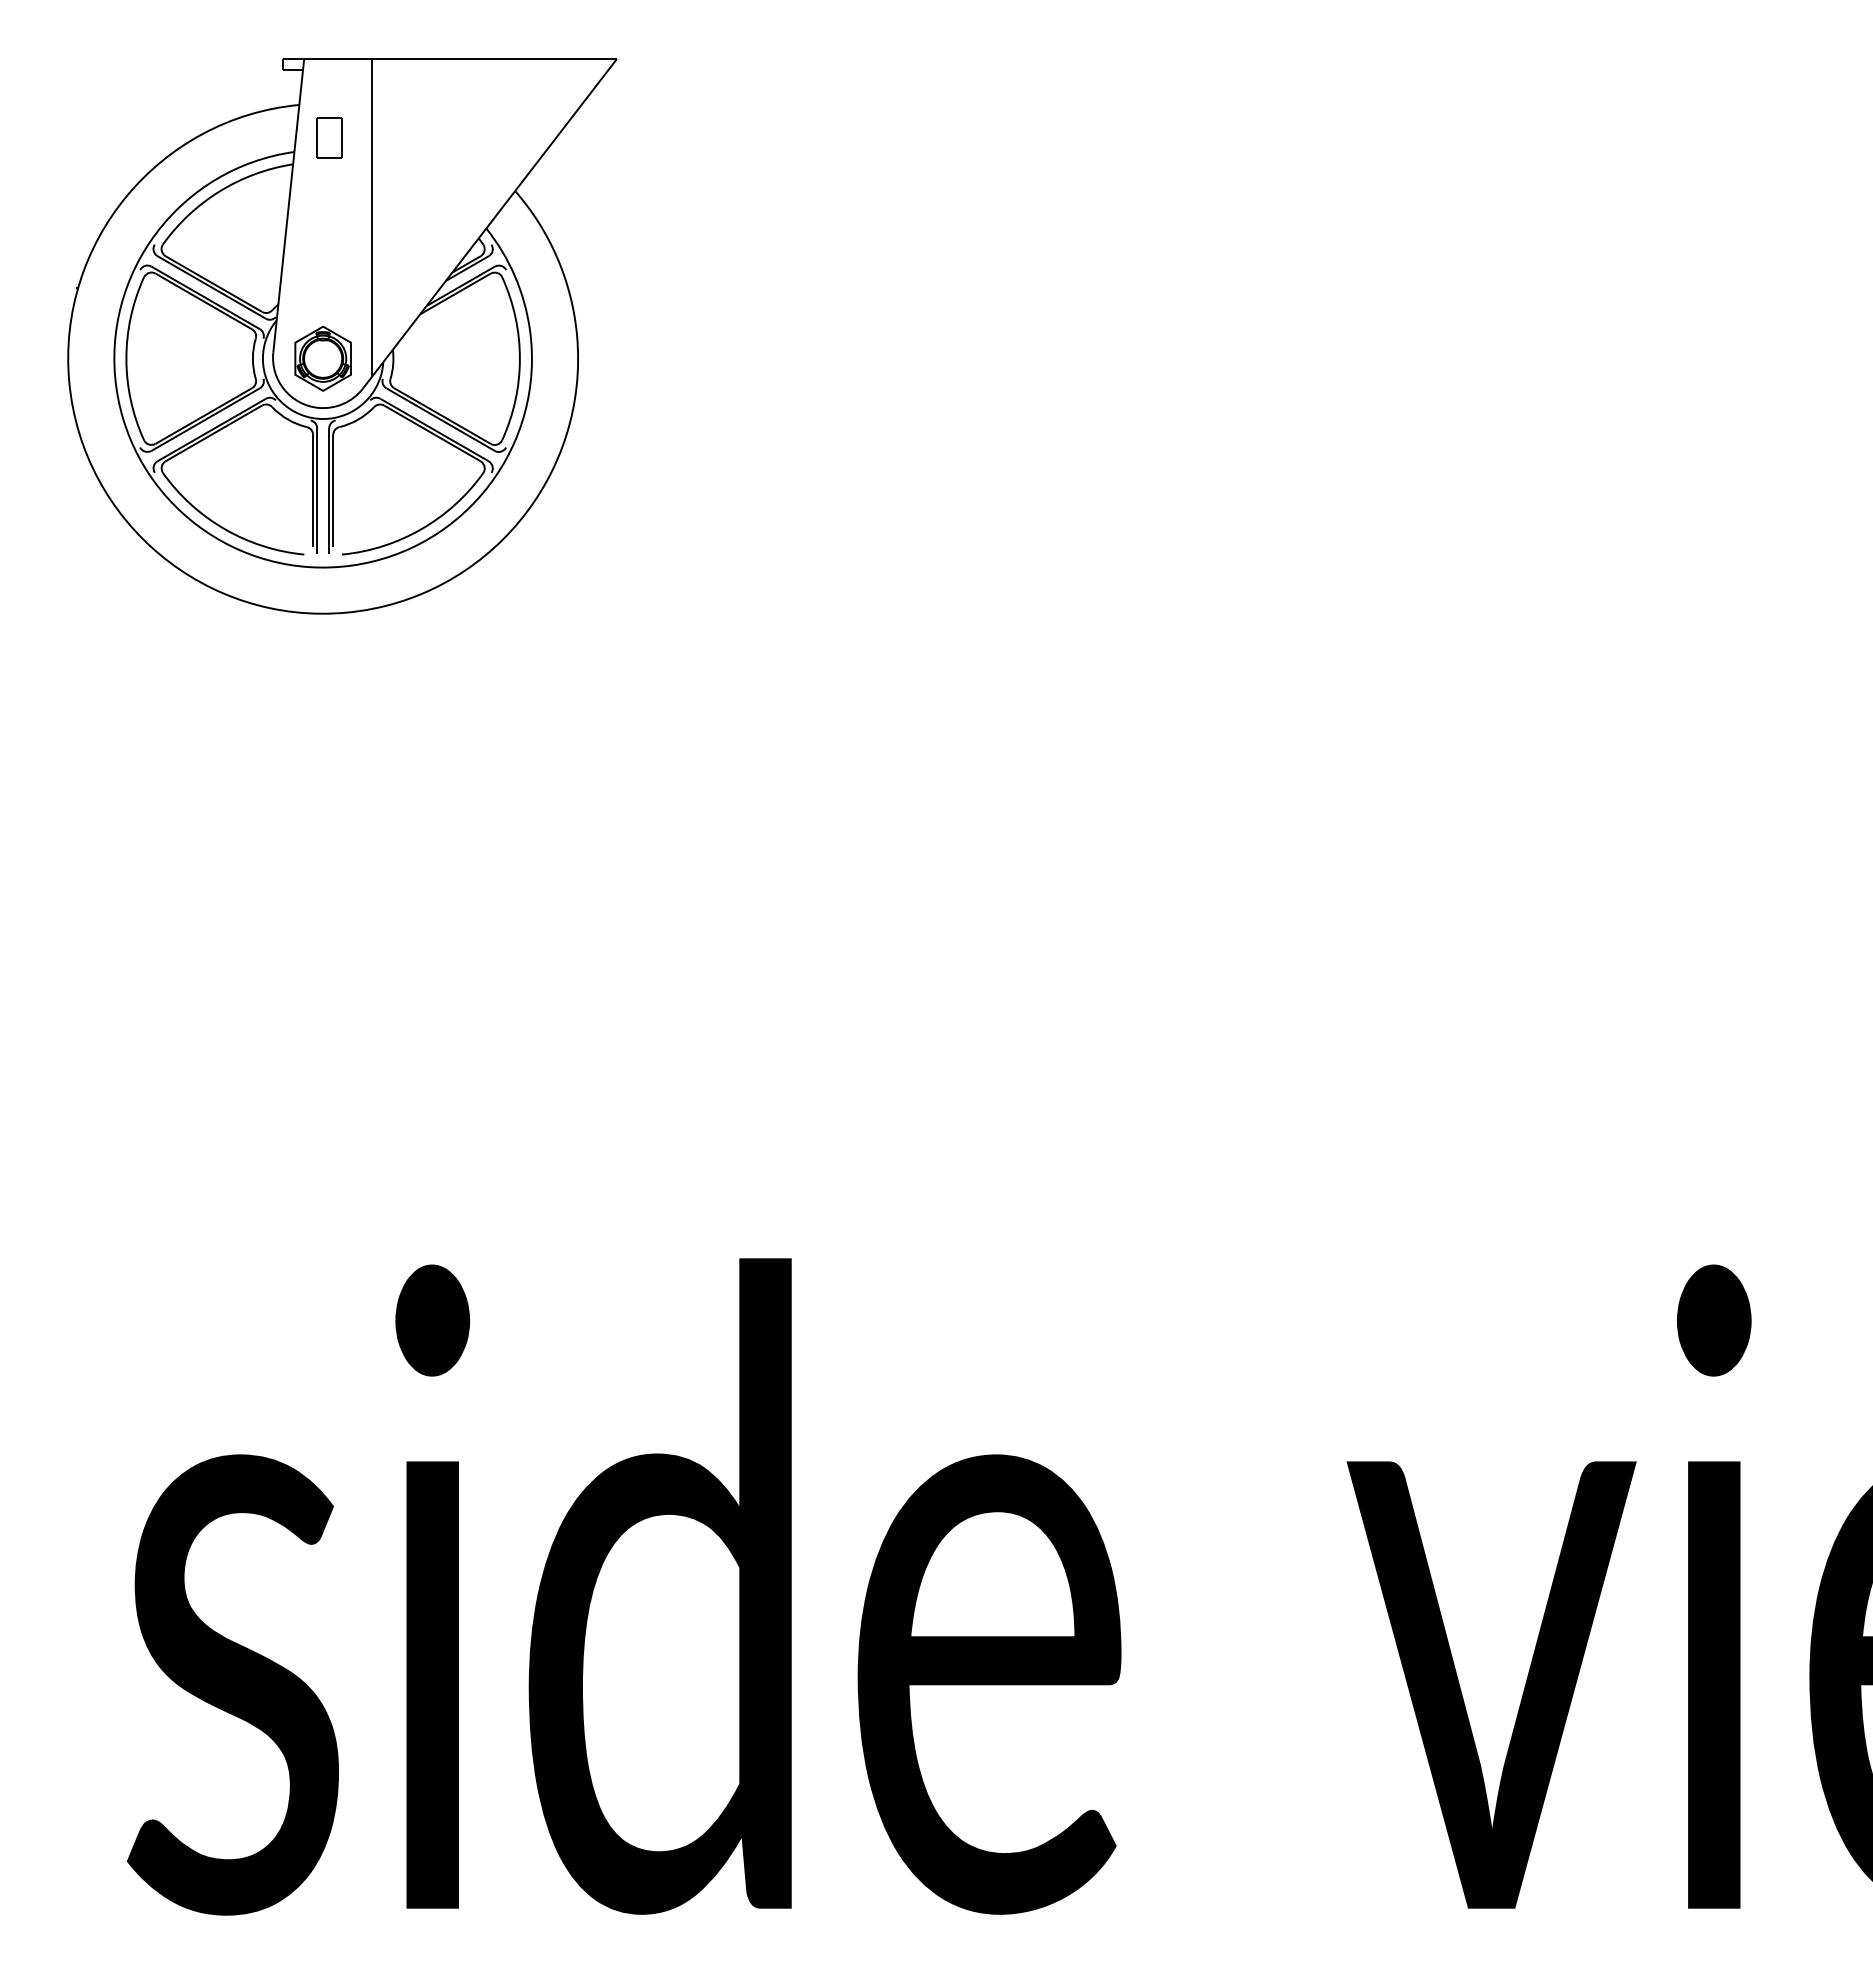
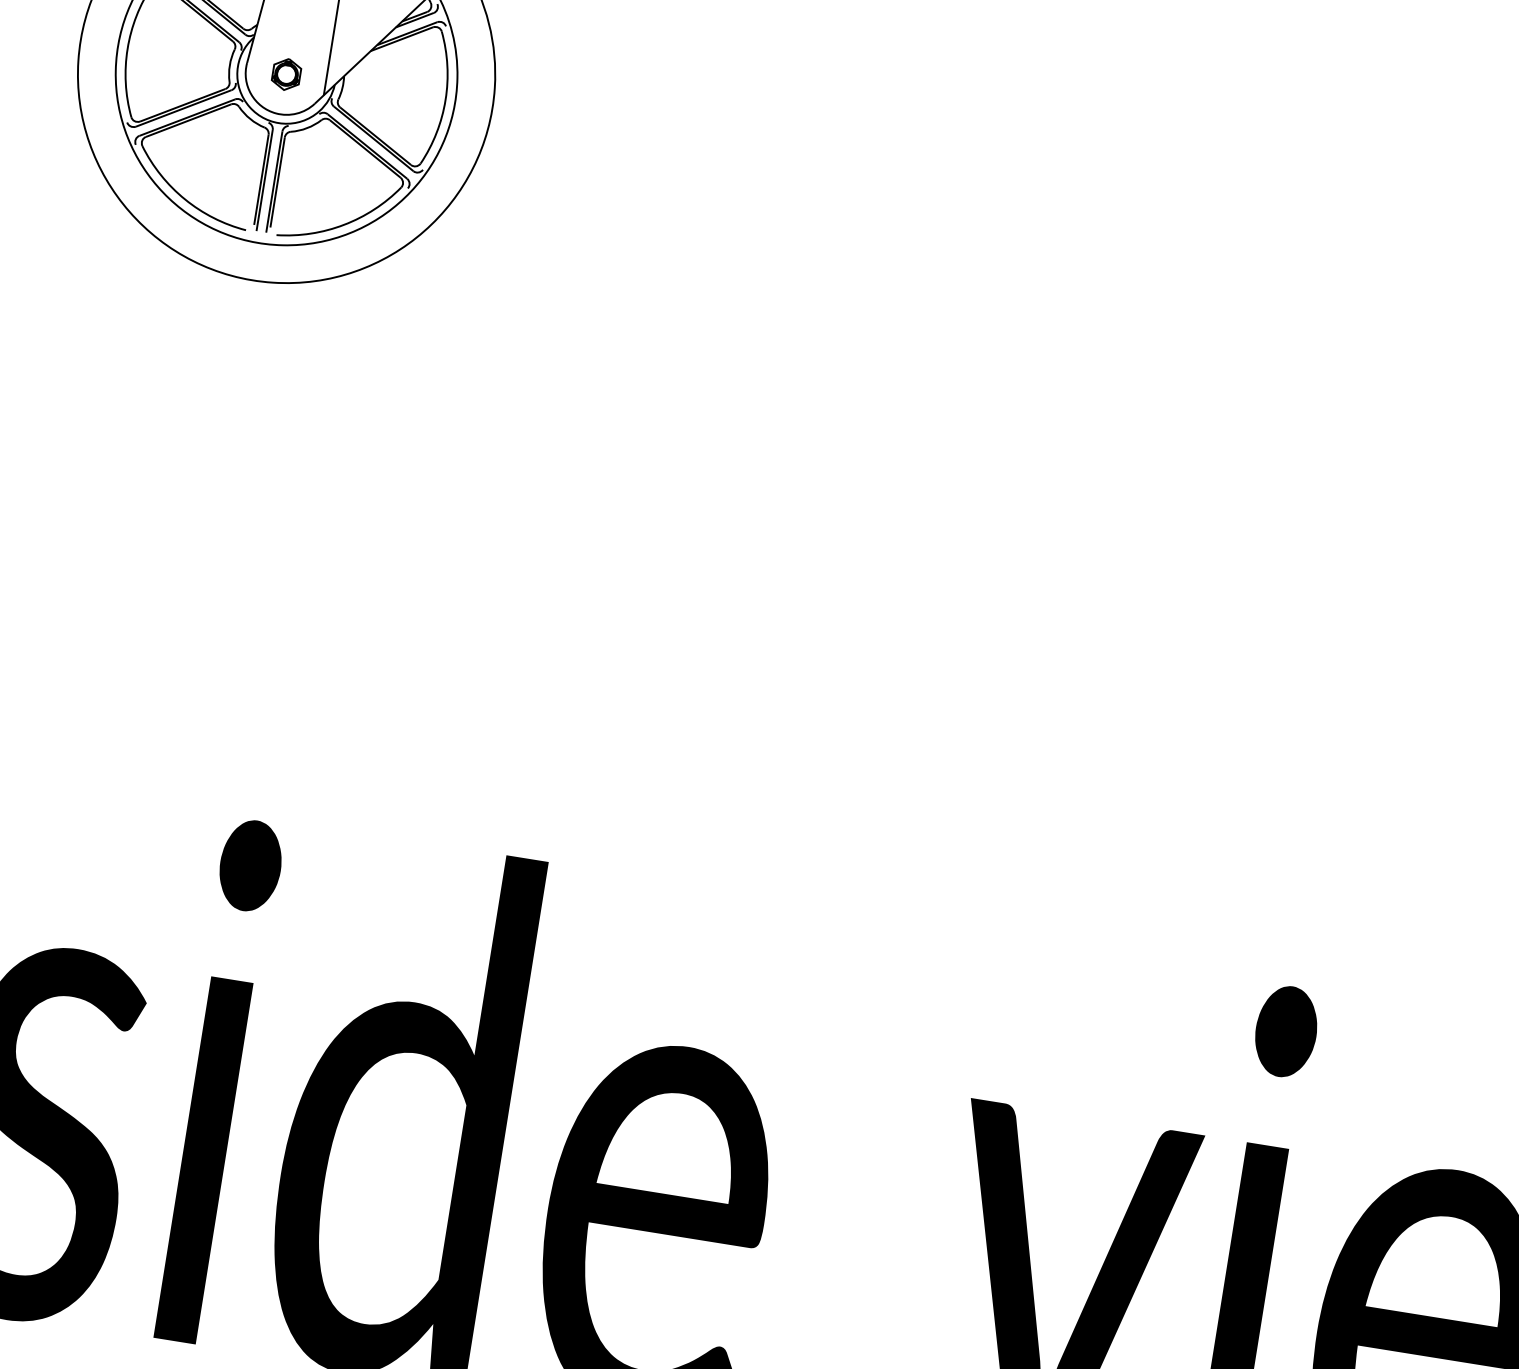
part: (322, 358) -> (286, 74), size x0.6

